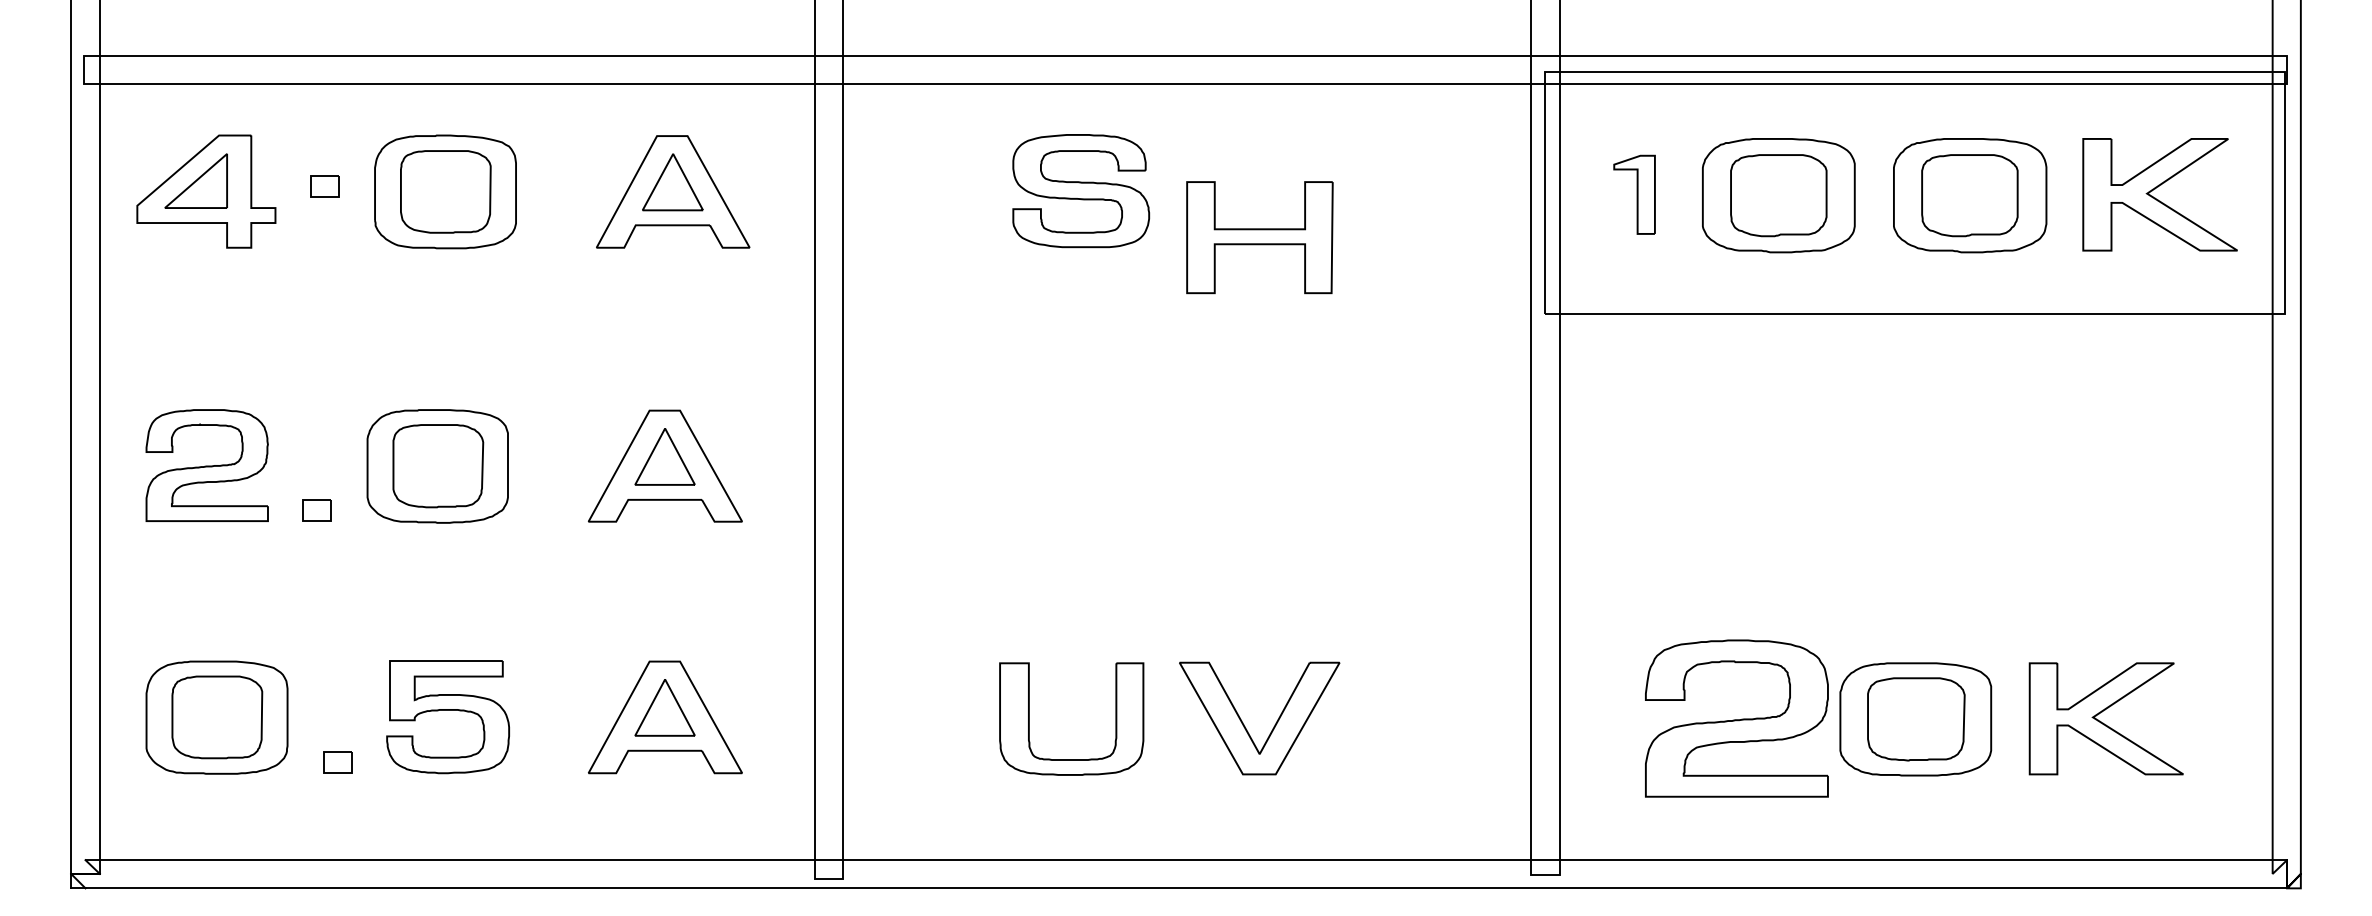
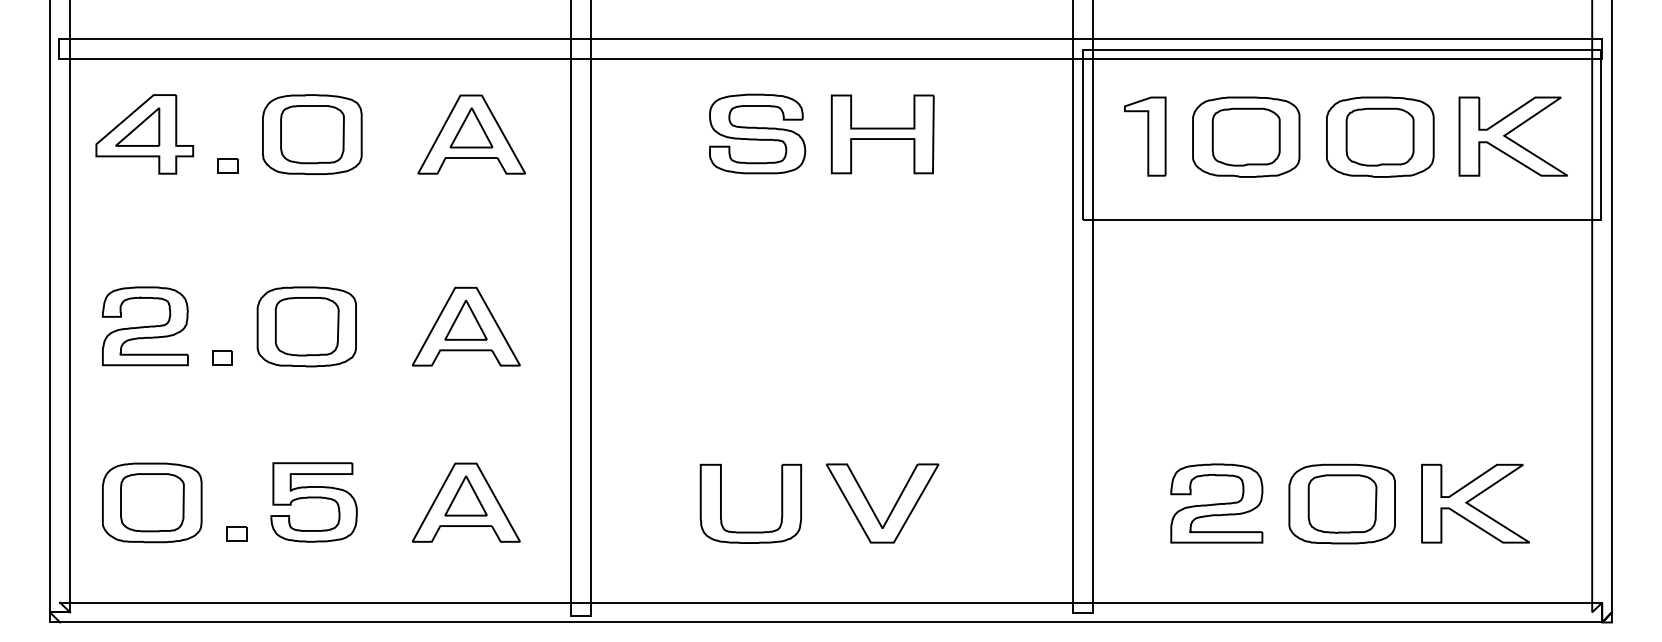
part: (324, 186) -> (227, 165), moved
part: (1634, 194) -> (1145, 136), size x1.43
part: (1259, 237) -> (882, 134), moved
part: (1736, 718) -> (1216, 503), size x0.71

